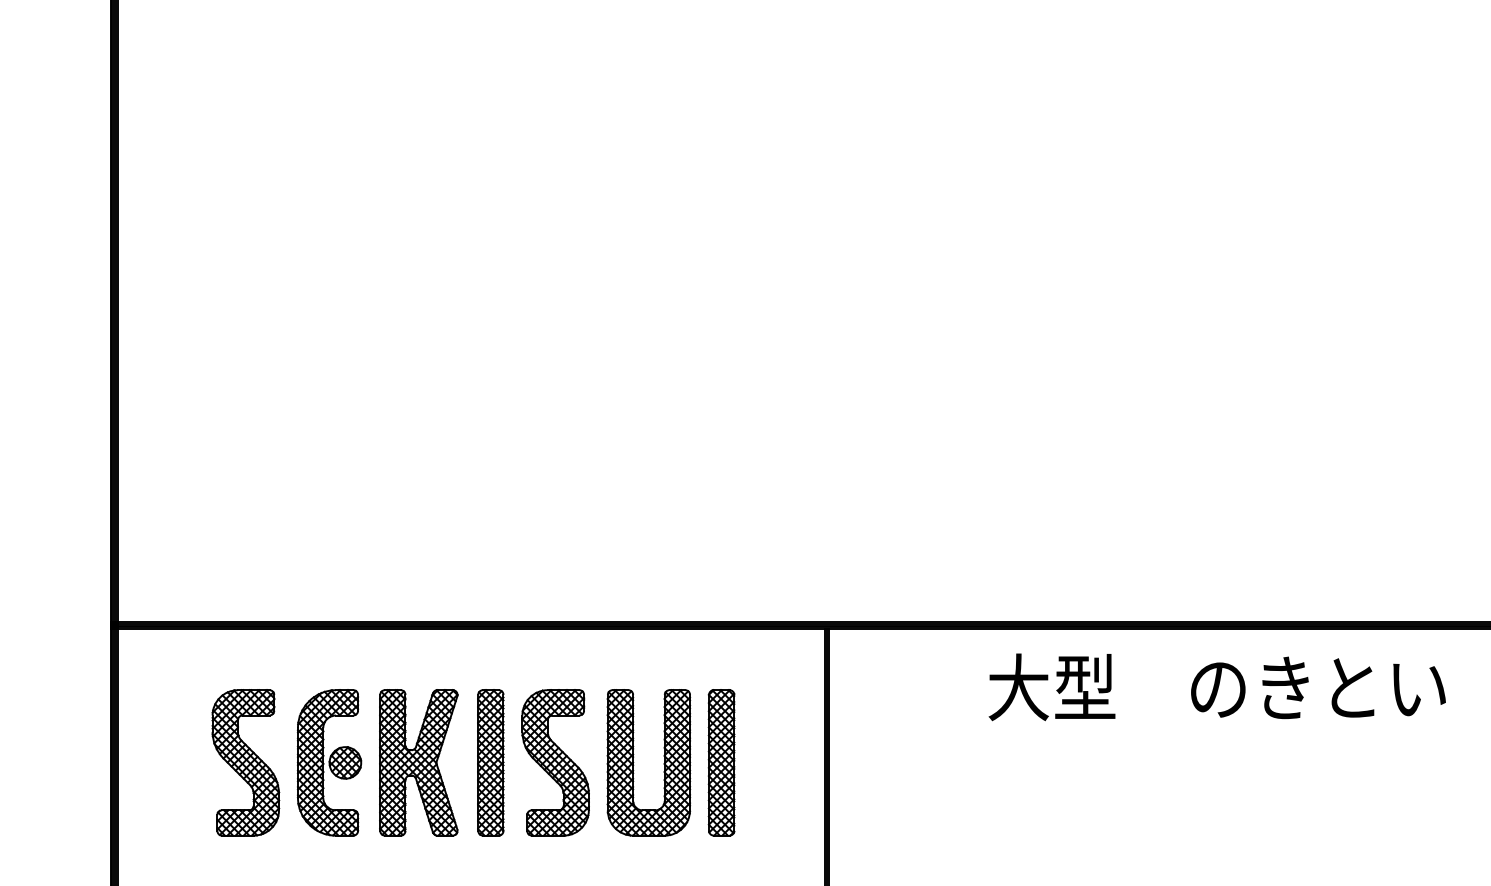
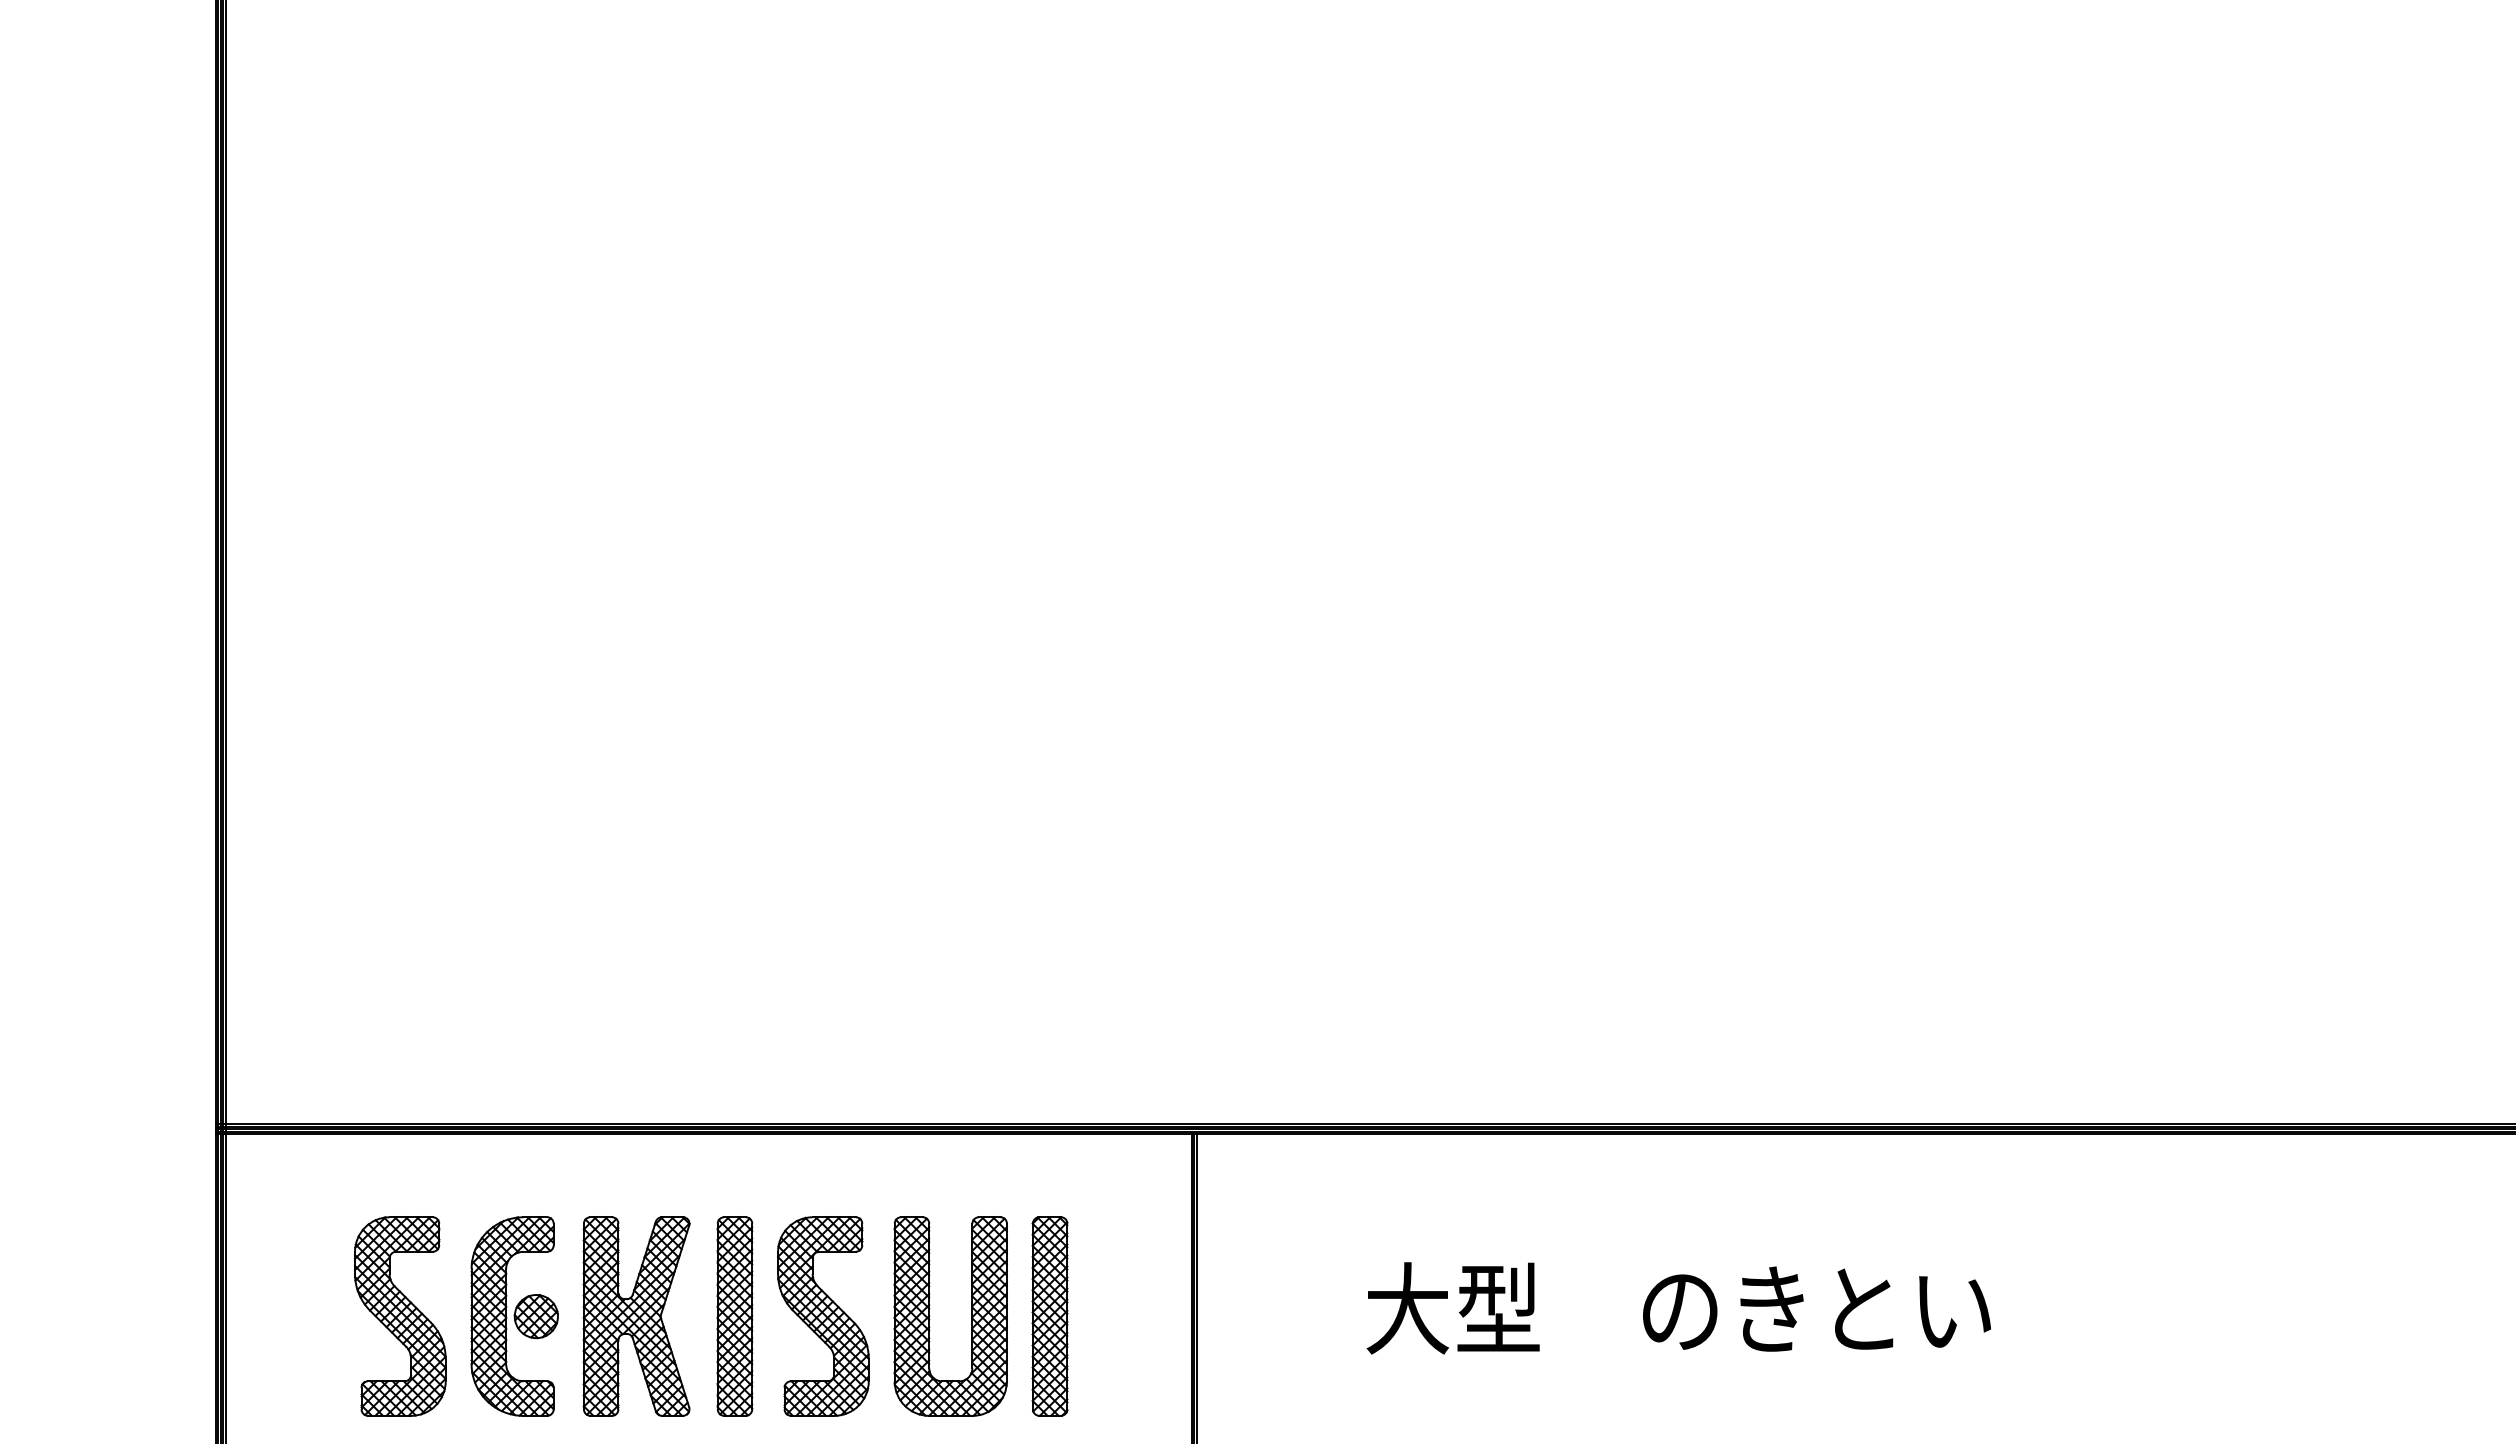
text: (1217, 687) -> (1678, 1308), moved

